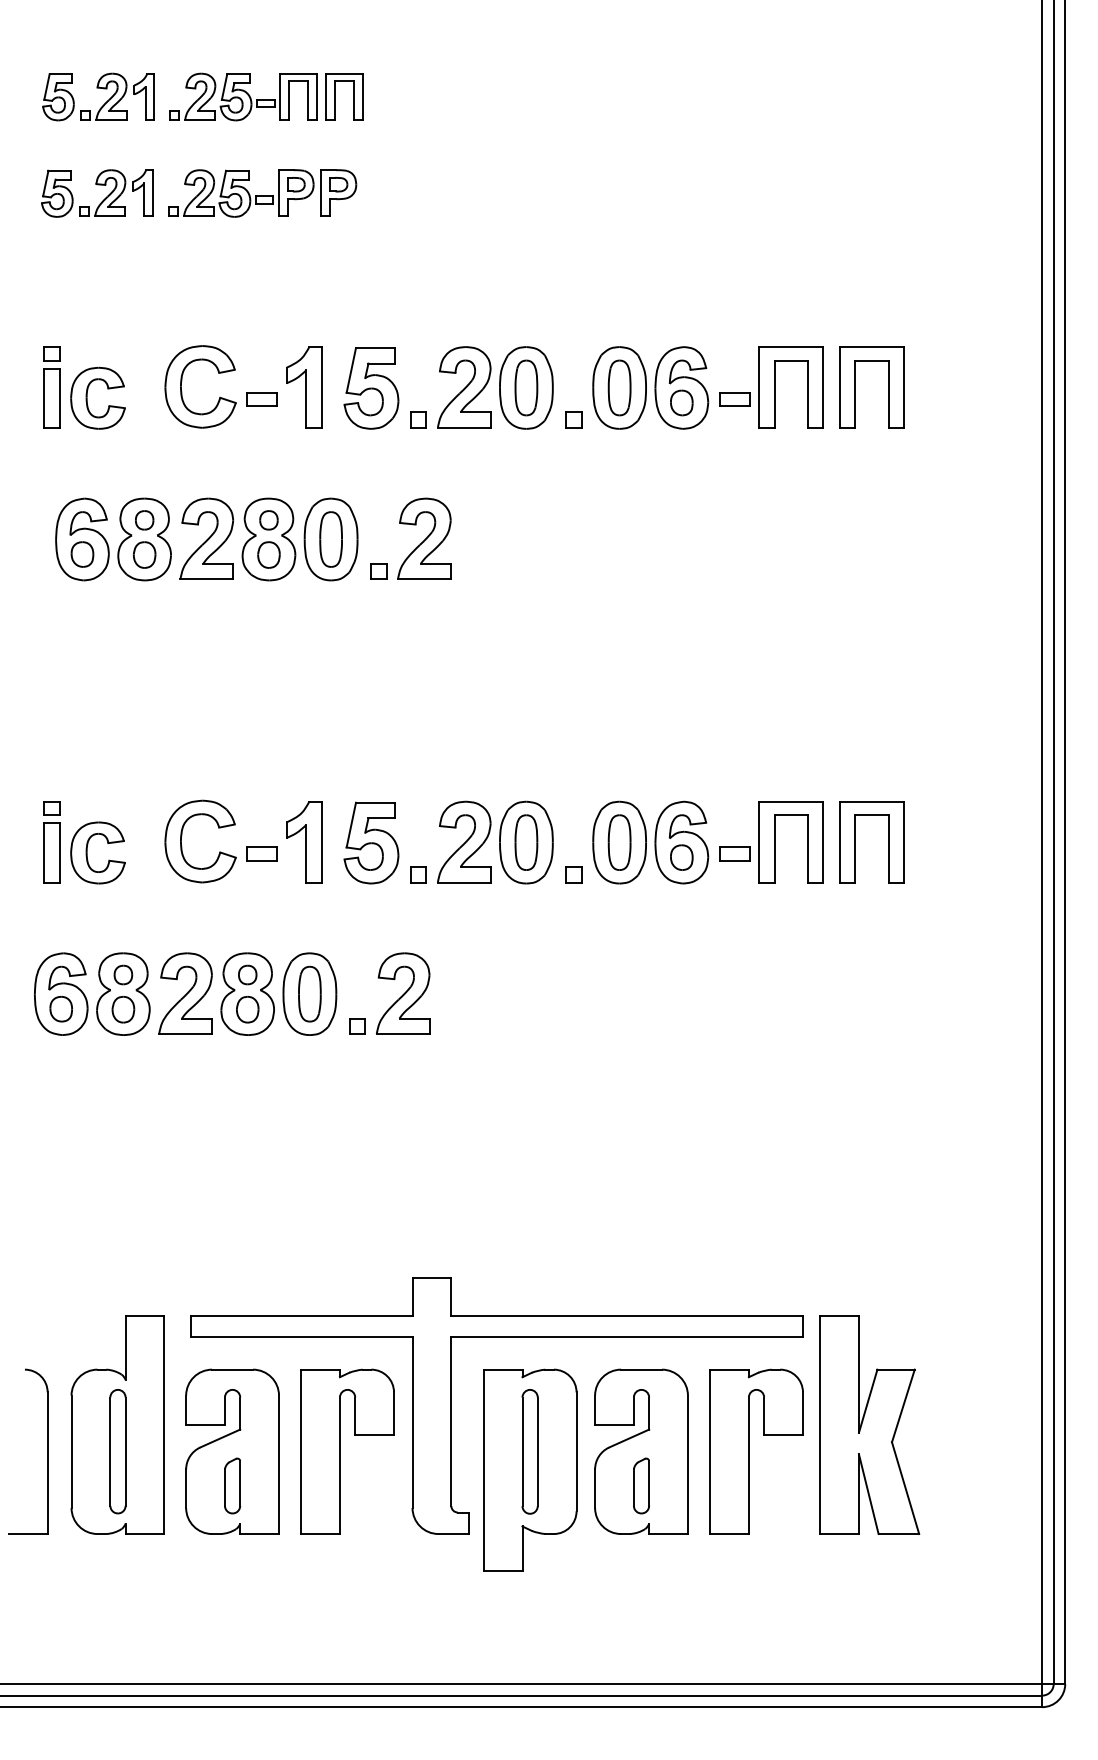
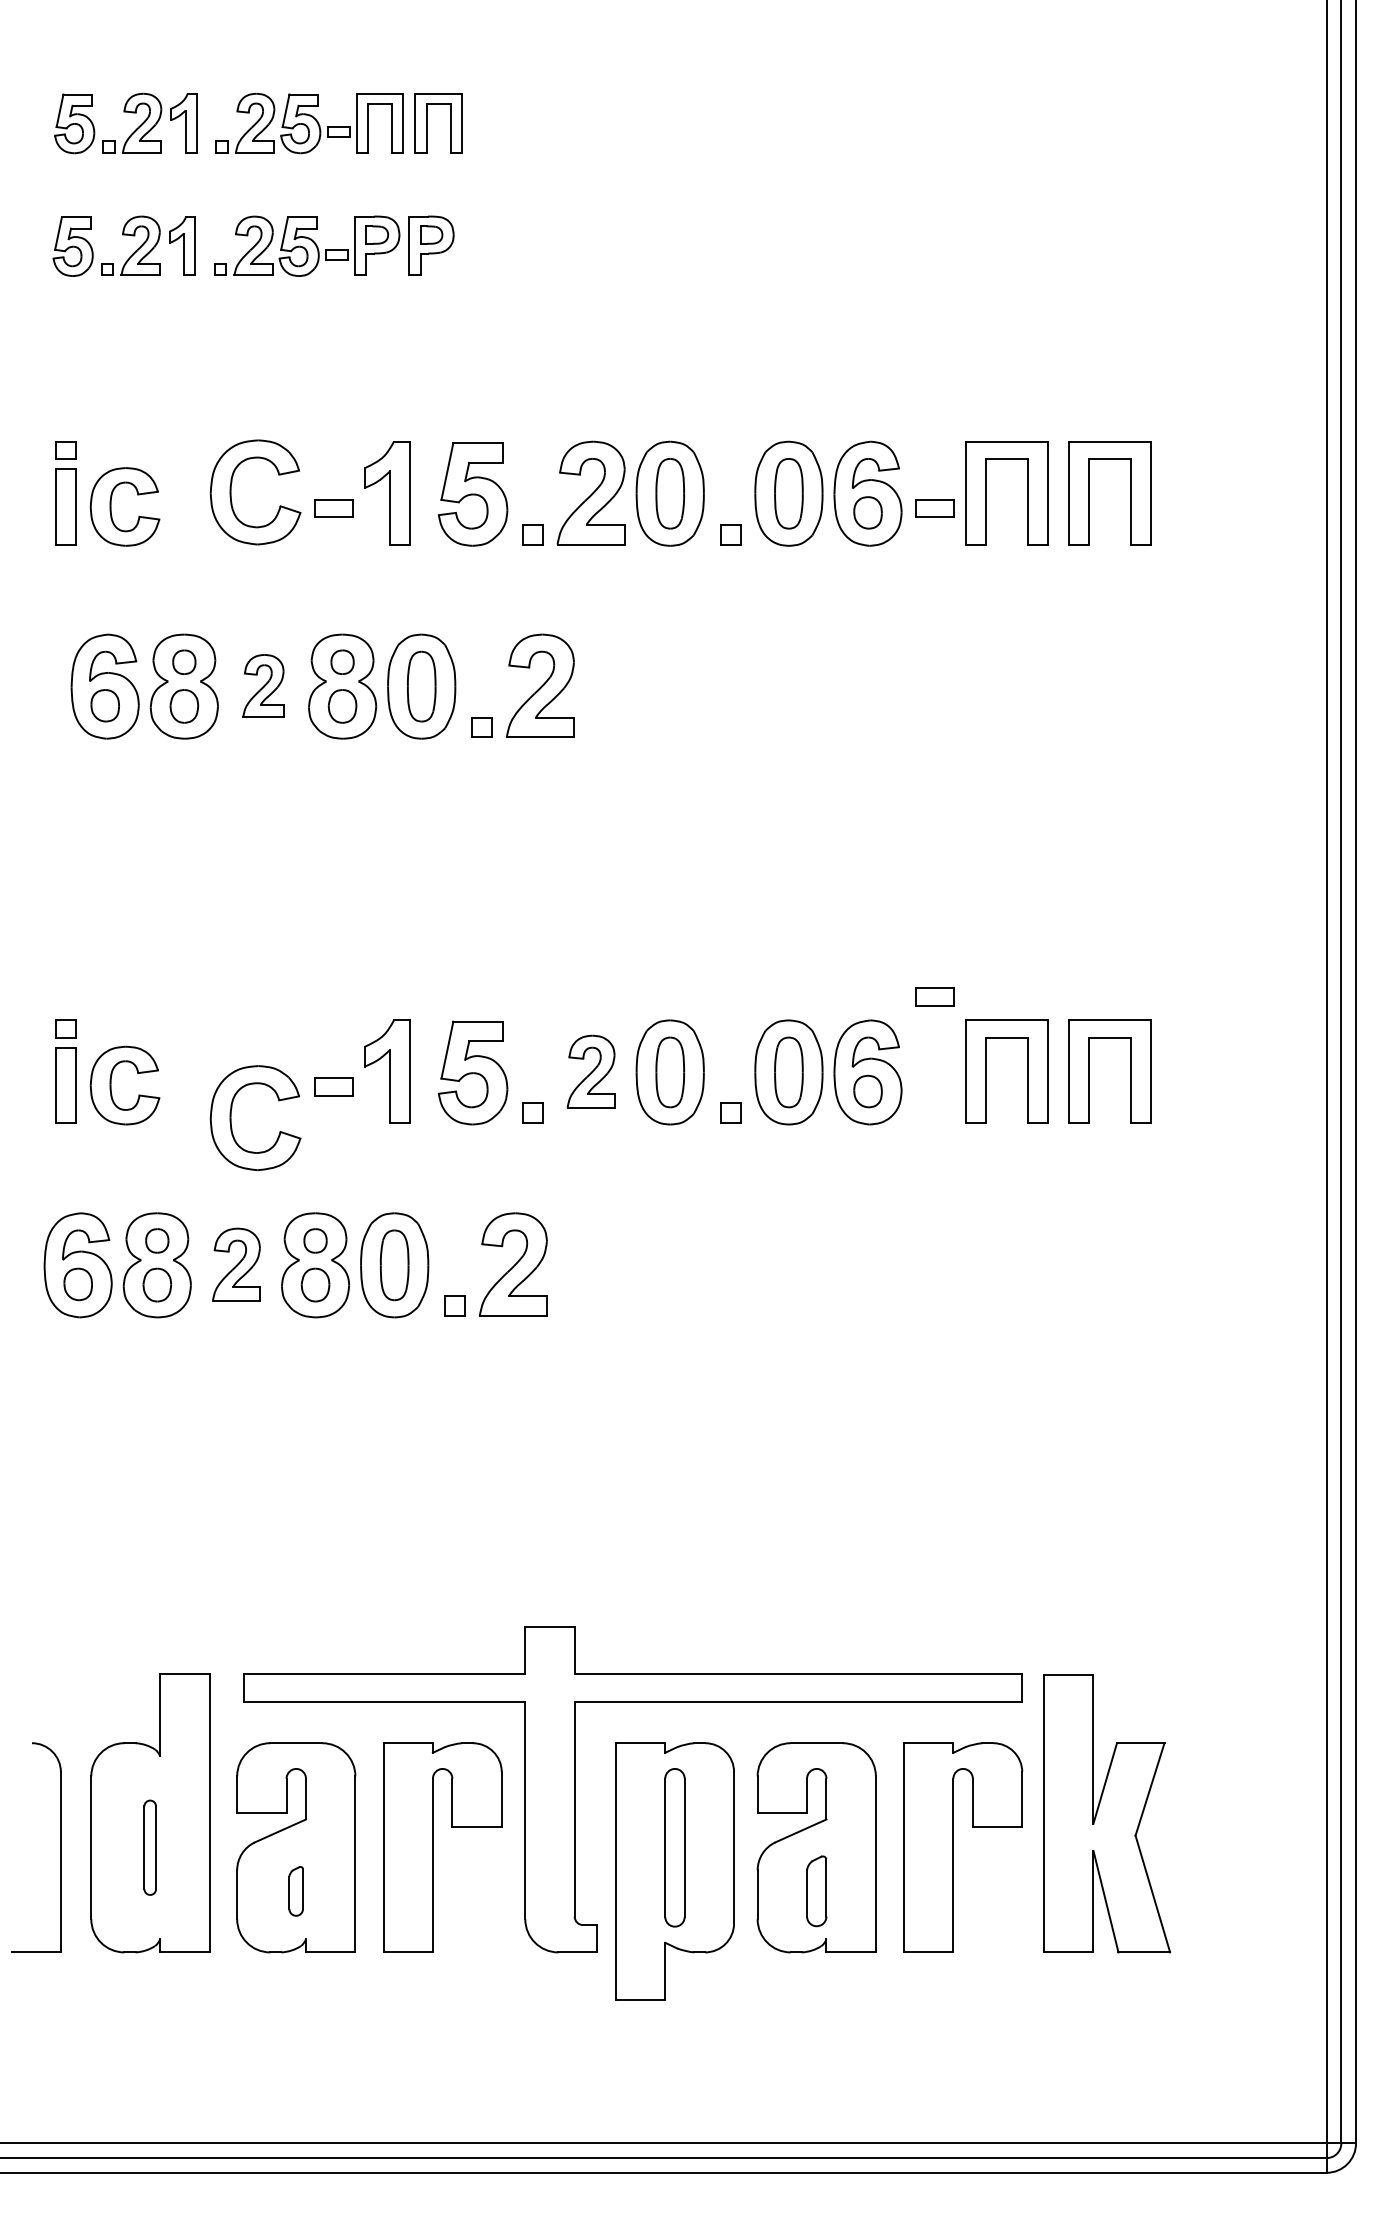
part: (206, 538) -> (263, 685), size x0.6
part: (181, 841) -> (231, 1118), moved
part: (463, 841) -> (590, 1071), size x0.7
part: (734, 853) -> (934, 996), moved
part: (185, 993) -> (236, 1264), size x0.7
part: (117, 1451) -> (149, 1847), size x0.6
part: (231, 1486) -> (295, 1891), size x0.7

